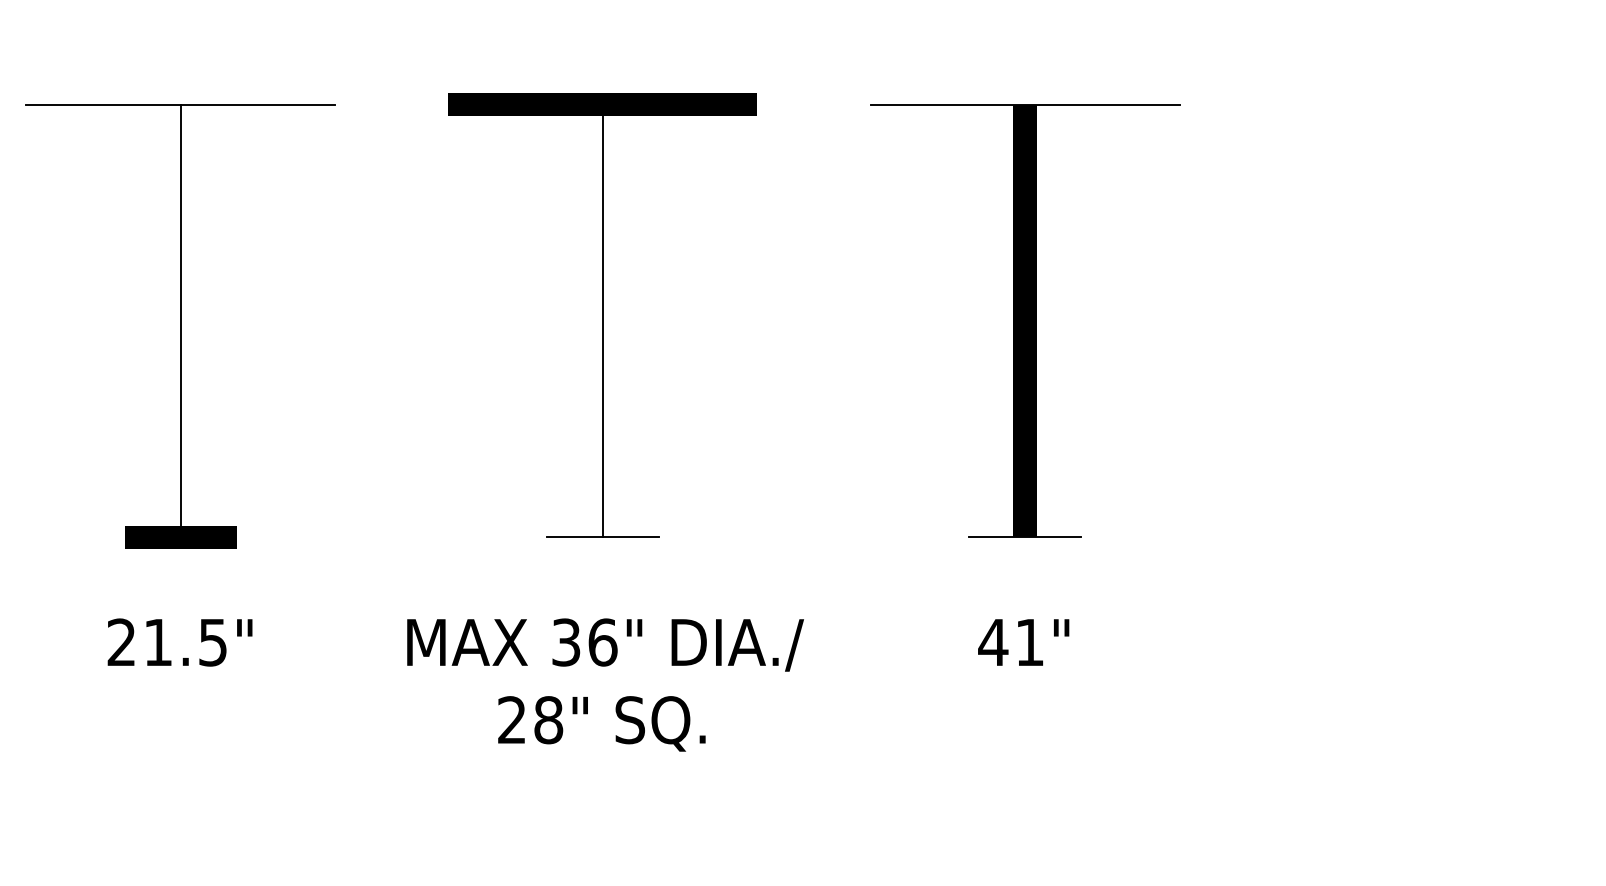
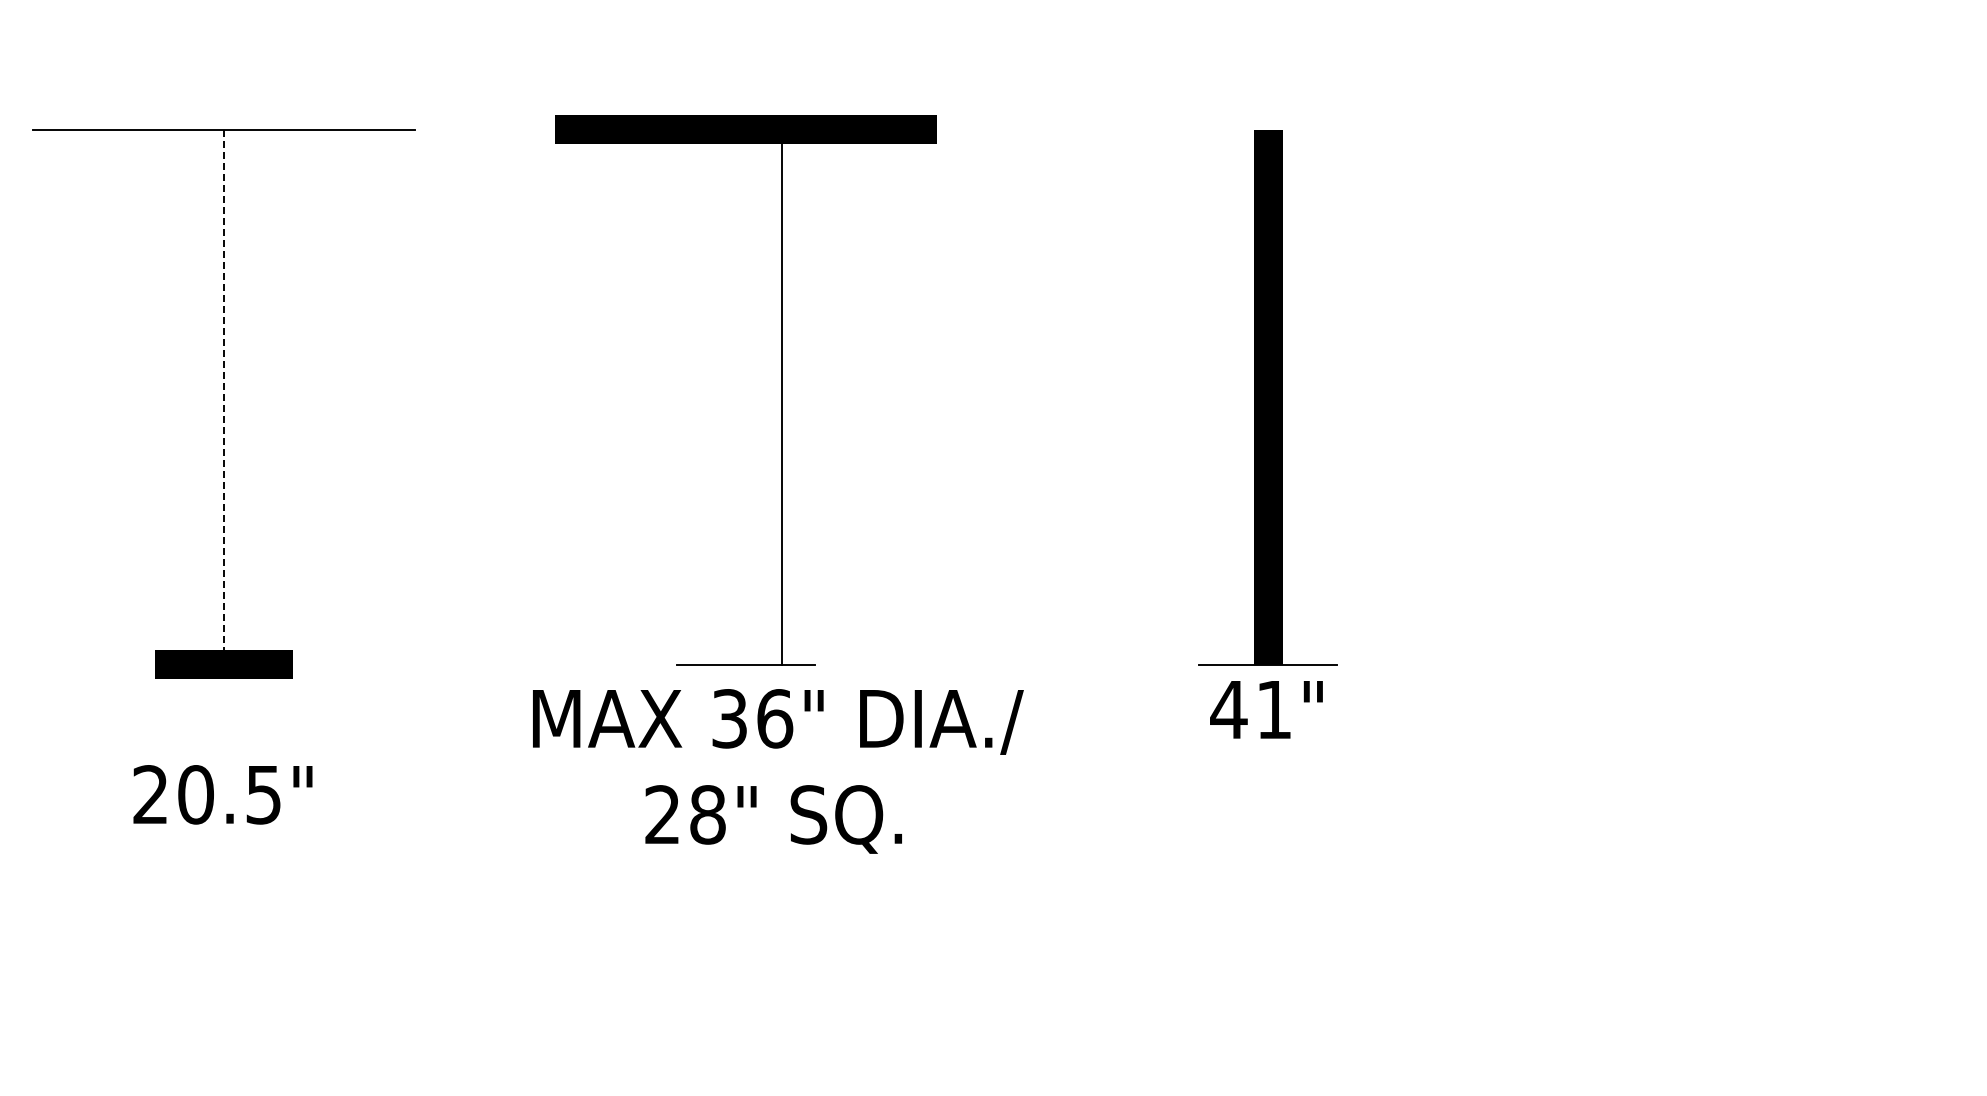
line: (1025, 104) -> (1268, 129), removed
line: (602, 320) -> (781, 396), moved
line: (180, 321) -> (223, 397), solid -> dashed
text: (157, 642) -> (195, 794), 21.5" -> 20.5"
text: (1023, 642) -> (1266, 709), moved
text: (605, 685) -> (778, 771), moved

